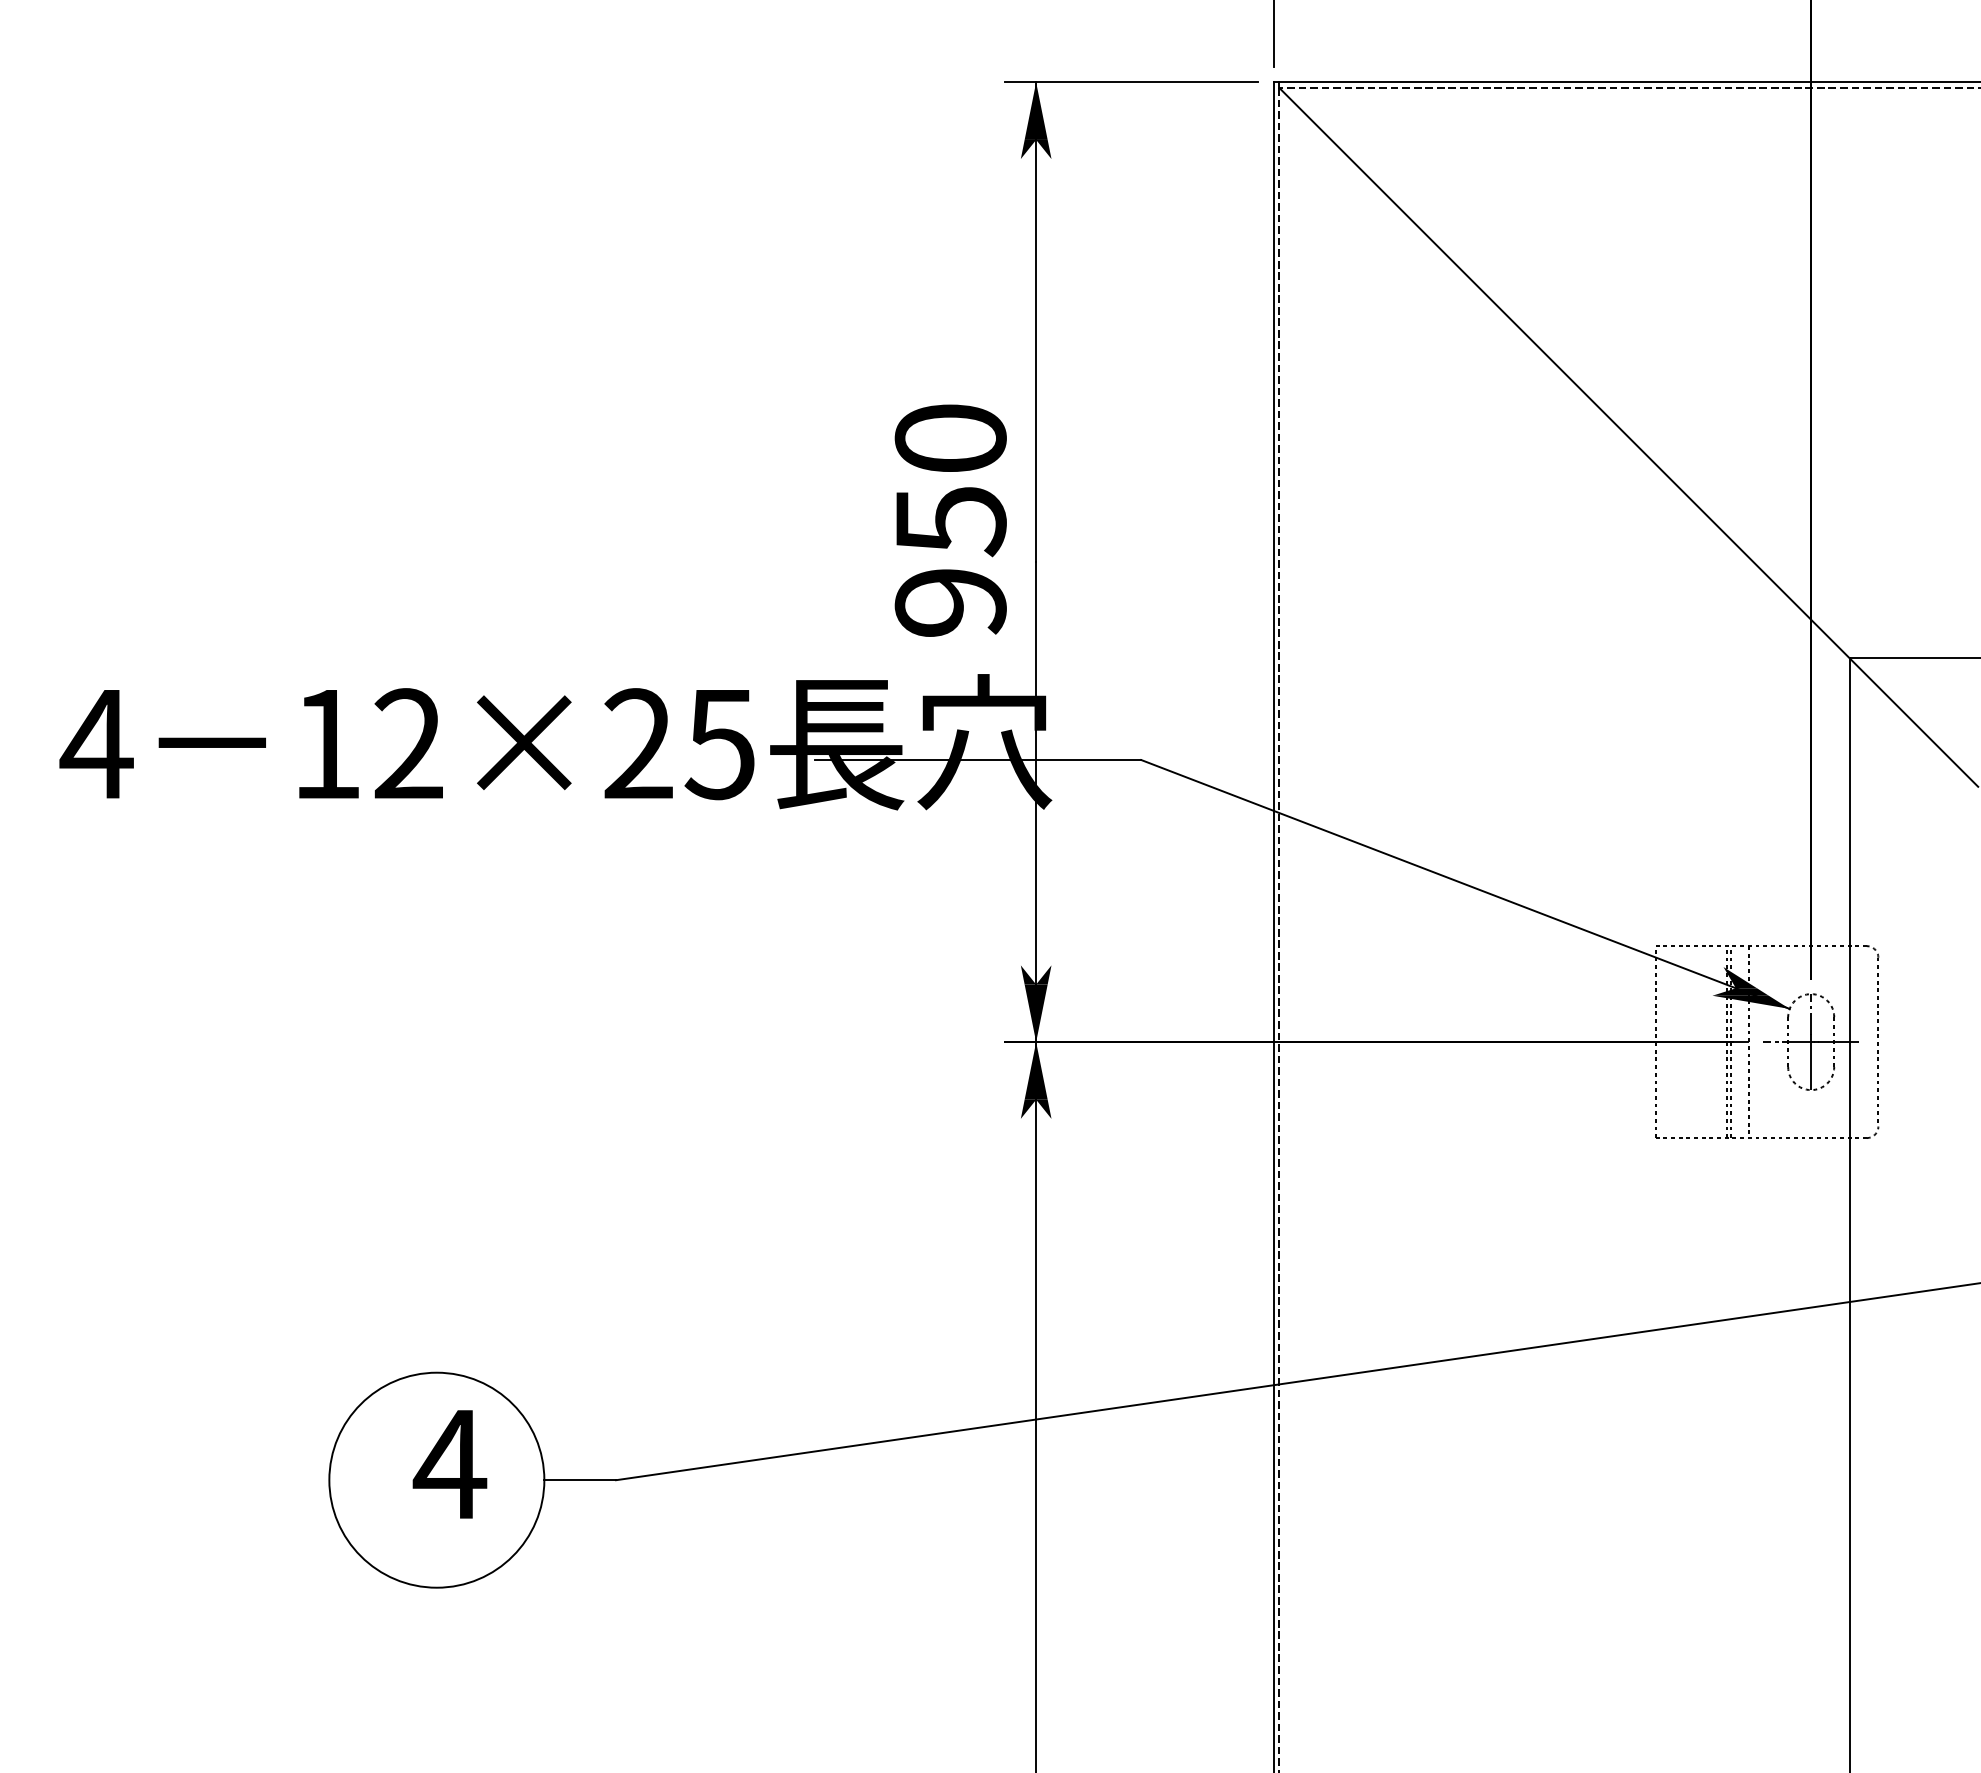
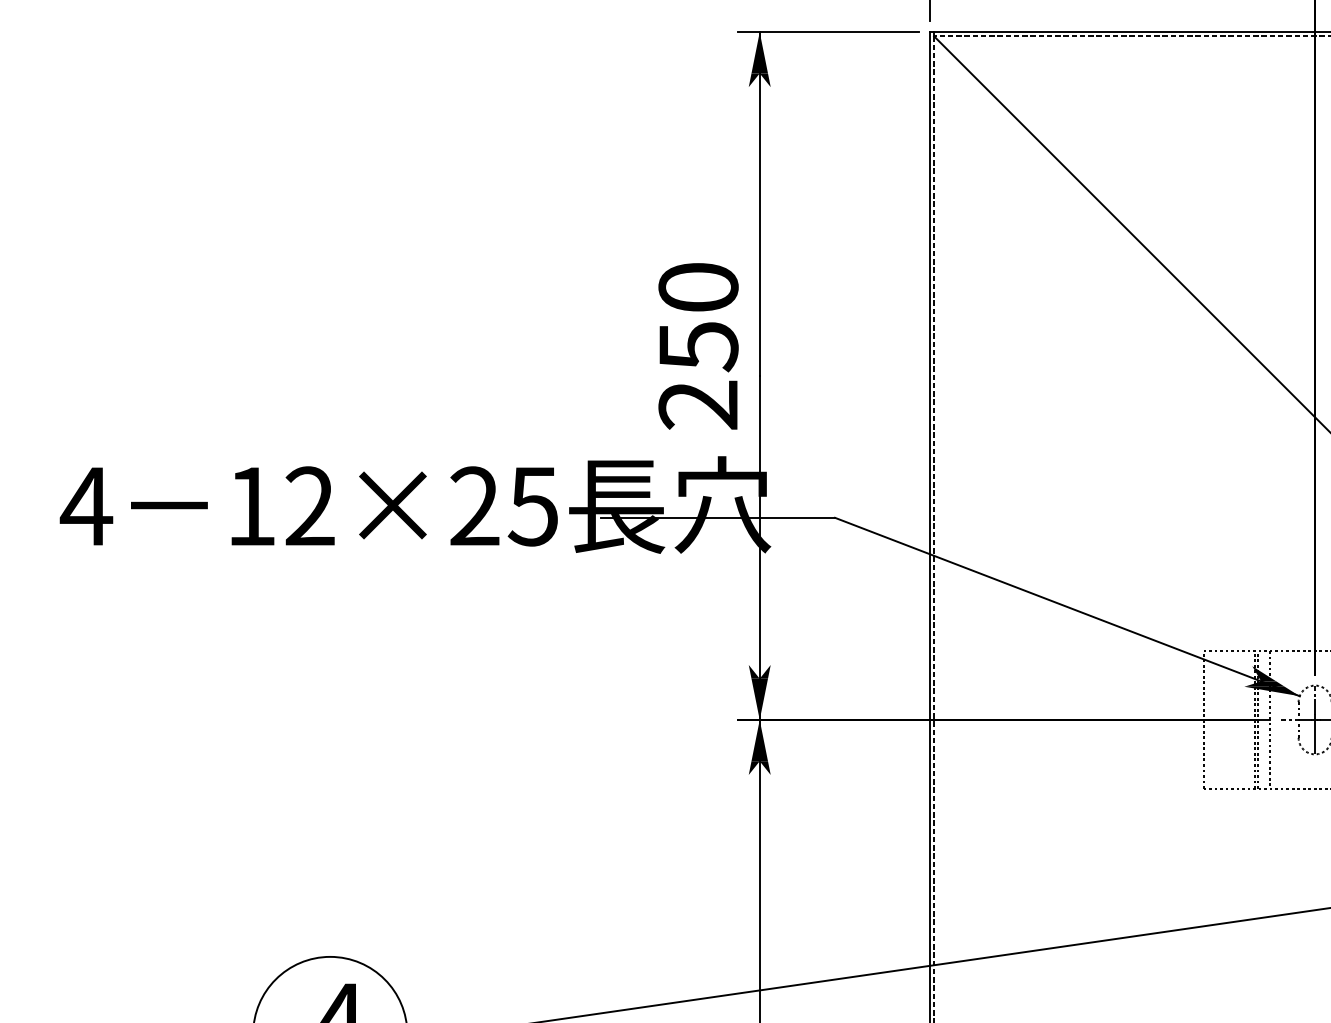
text: (950, 602) -> (698, 404), 950 -> 250

